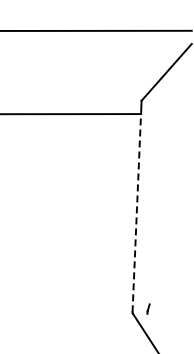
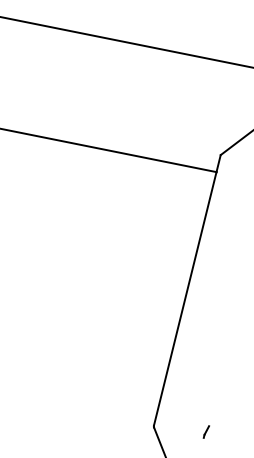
line: (136, 212) -> (185, 297), dashed -> solid
part: (148, 308) -> (206, 431), moved

